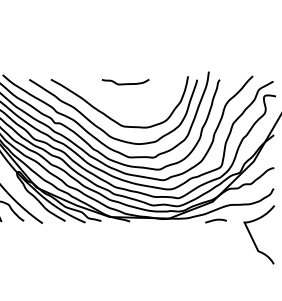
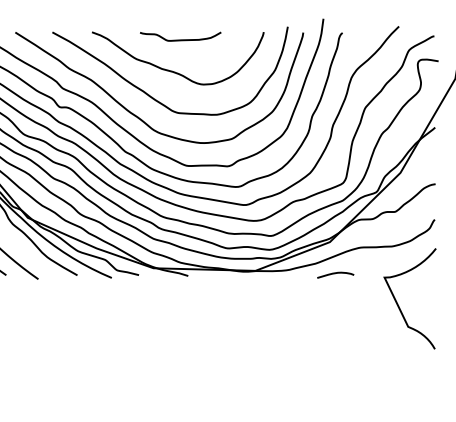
curve: (121, 101) -> (173, 70), added

